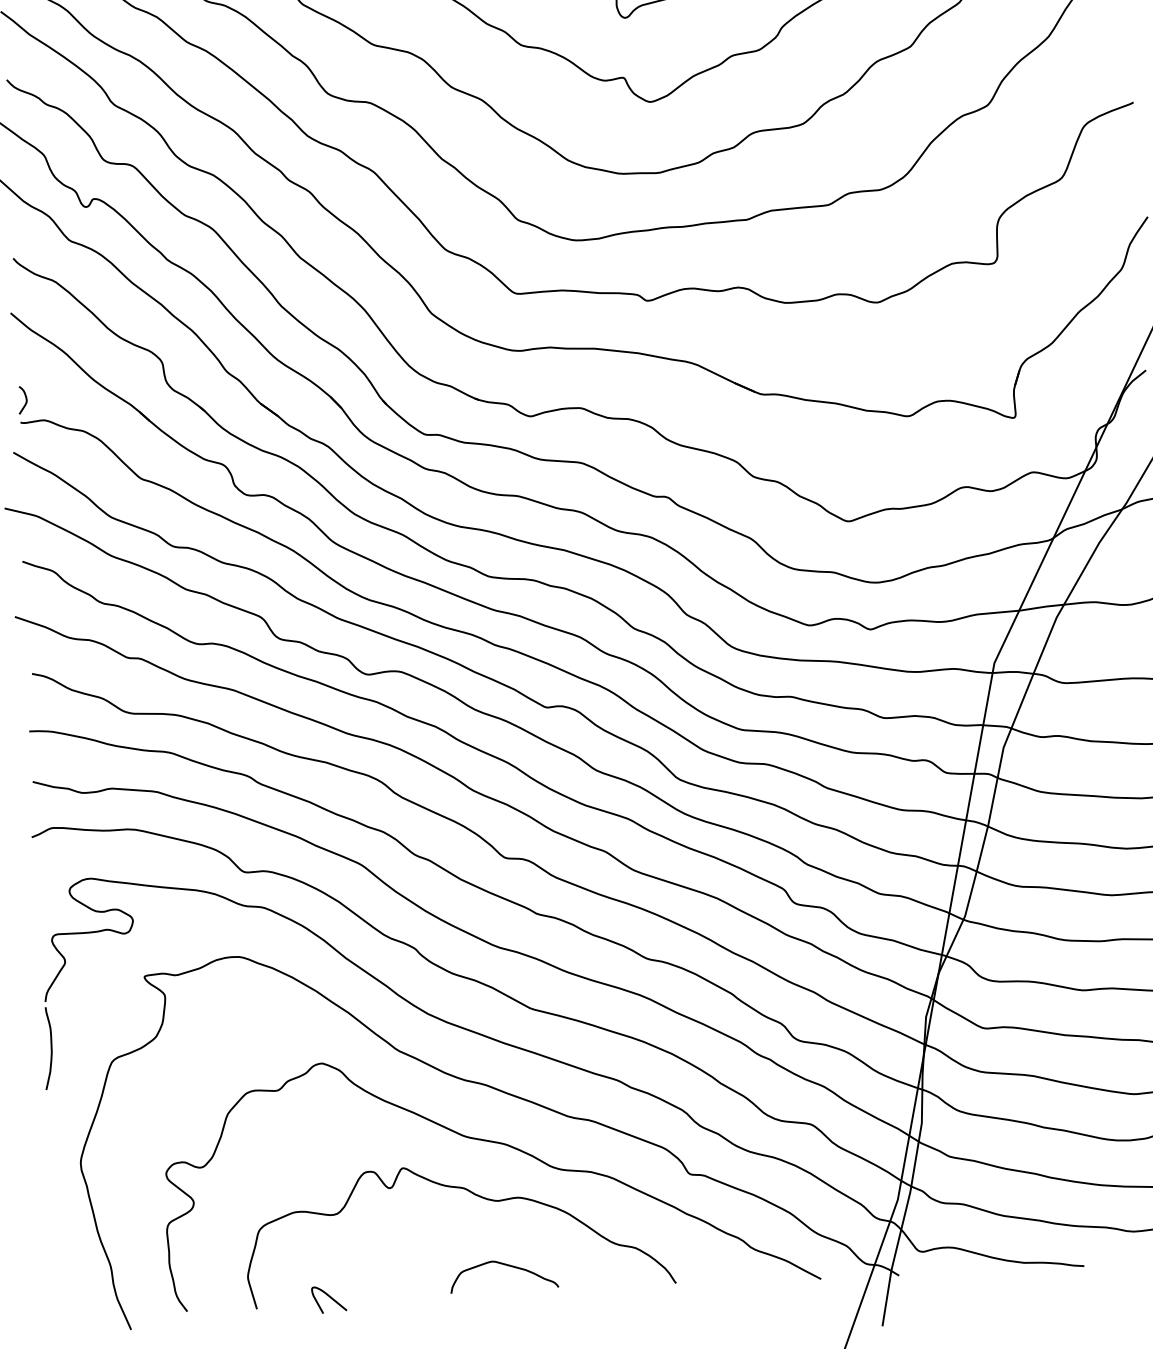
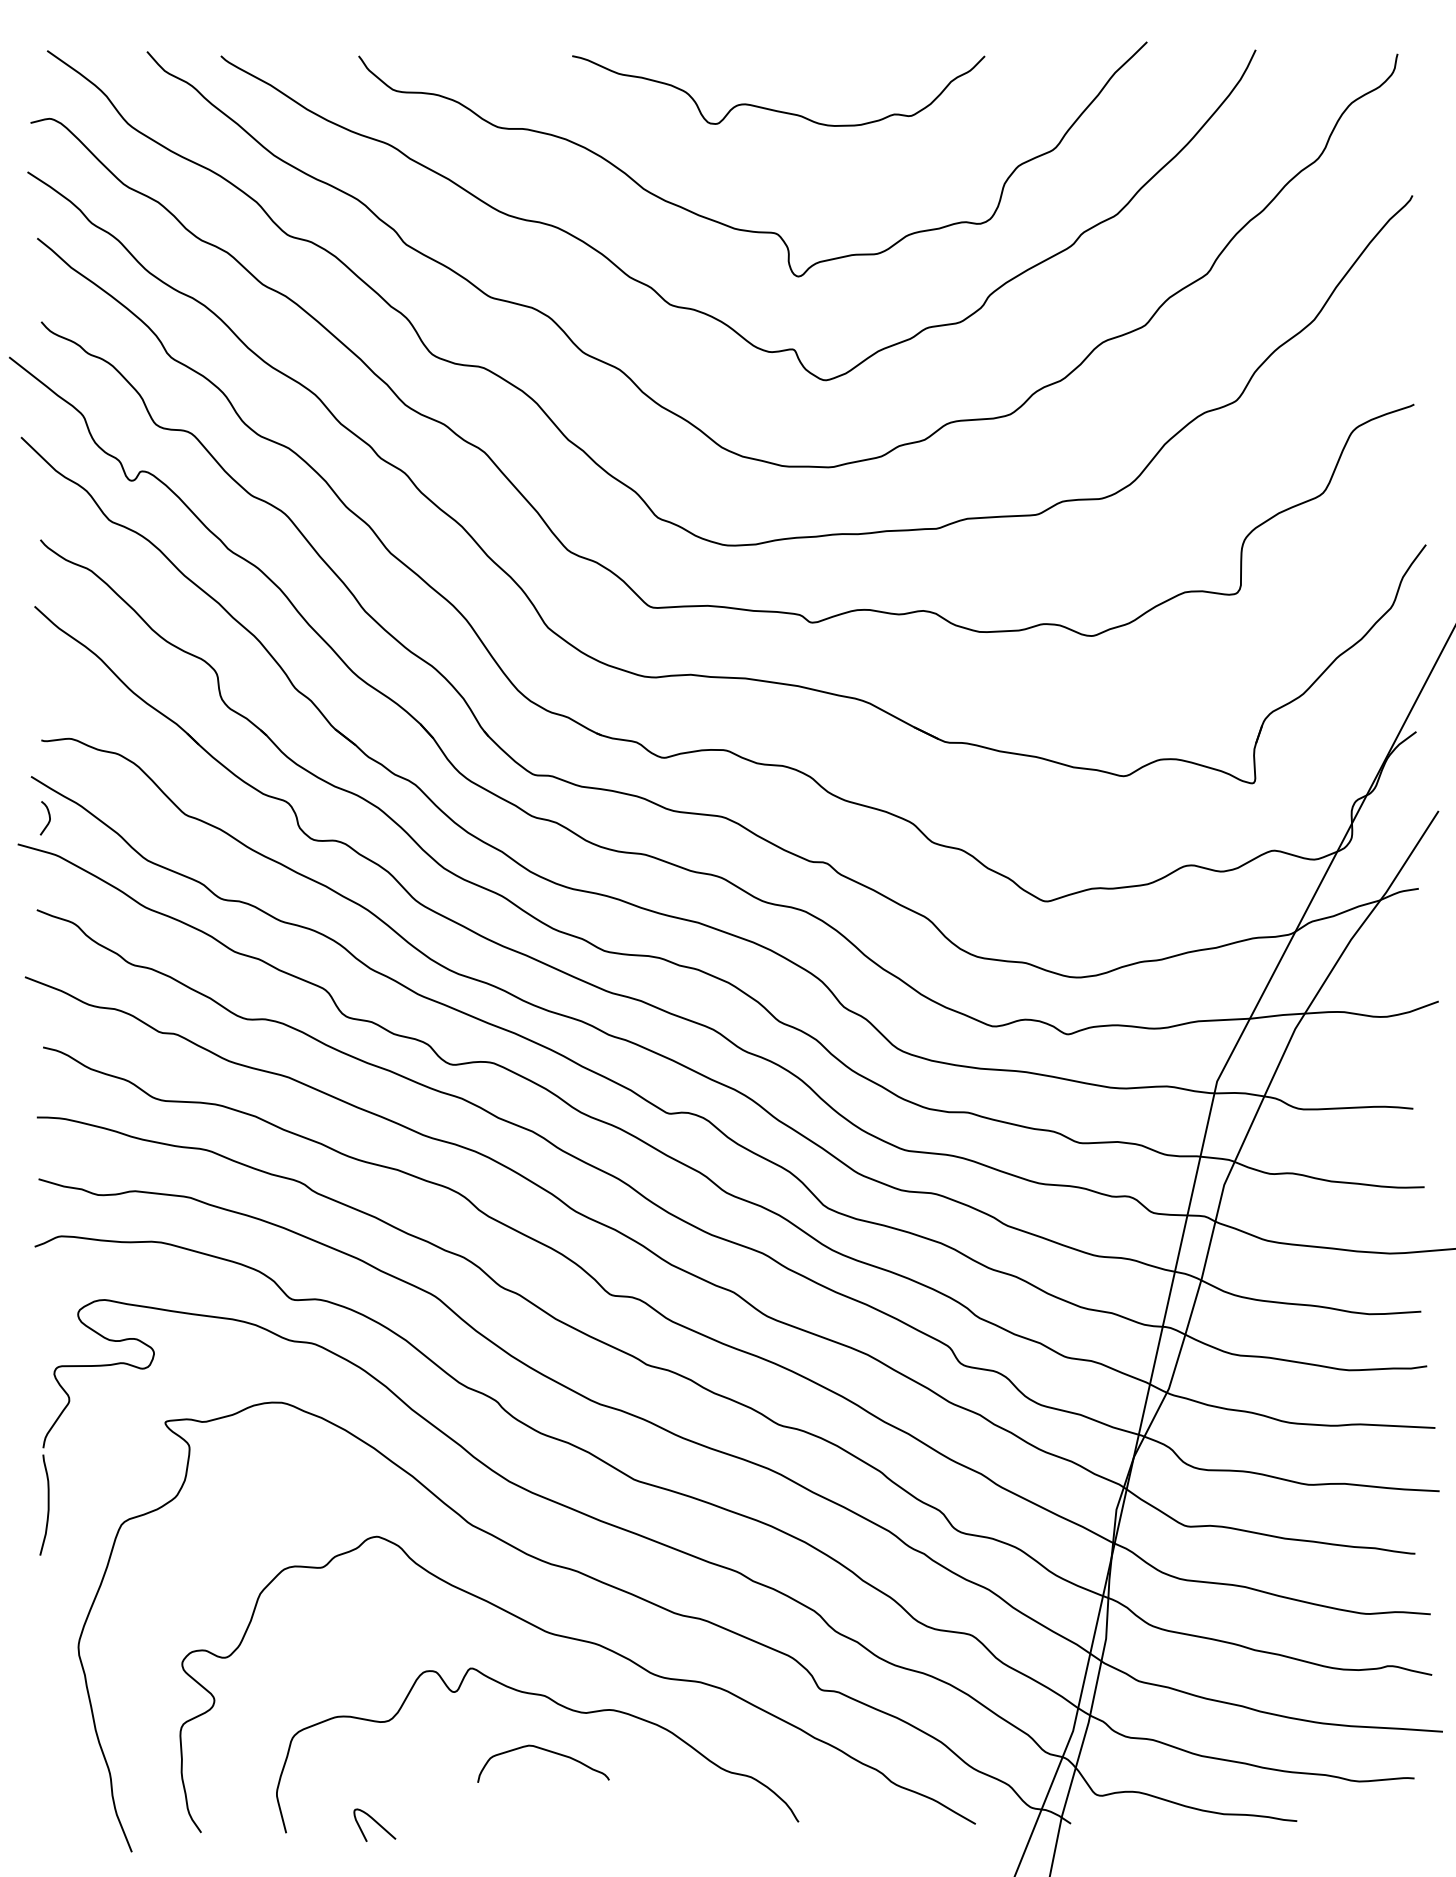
curve: (25, 398) -> (48, 816), moved
curve: (506, 1265) -> (546, 1751), moved

